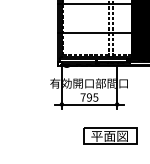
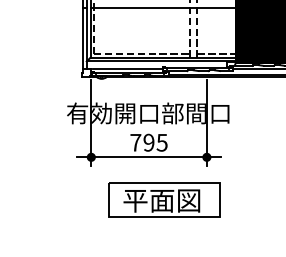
part: (110, 135) -> (163, 199), moved

